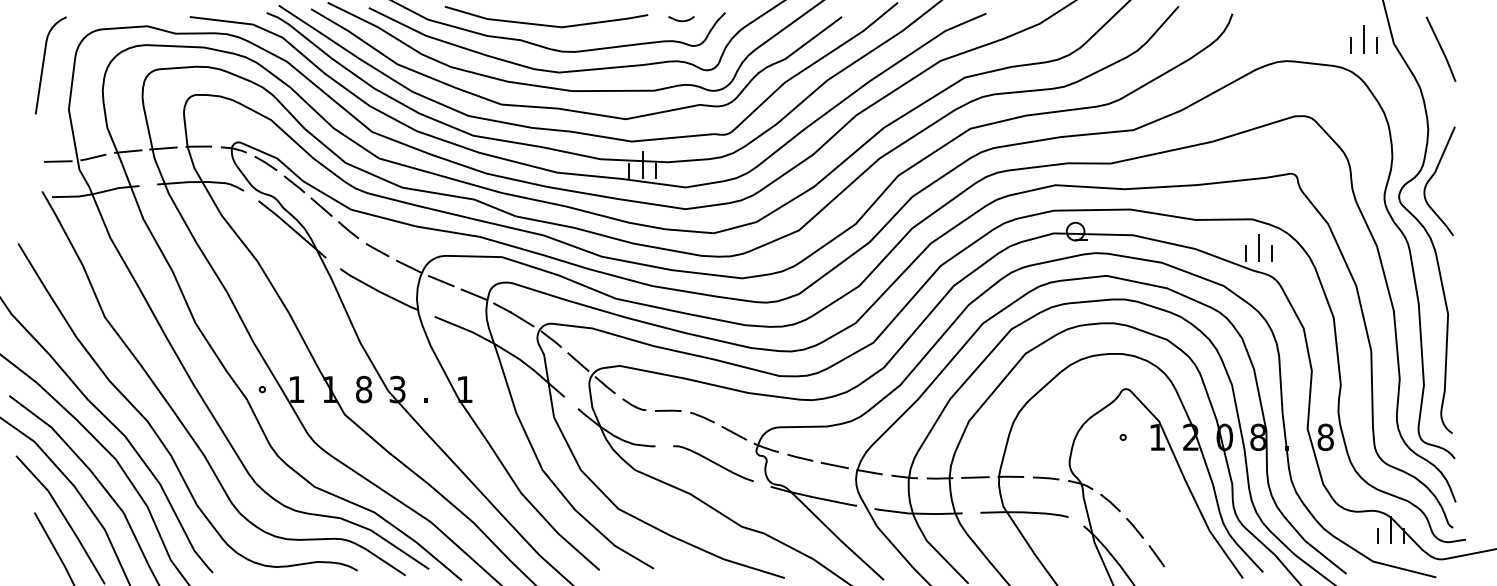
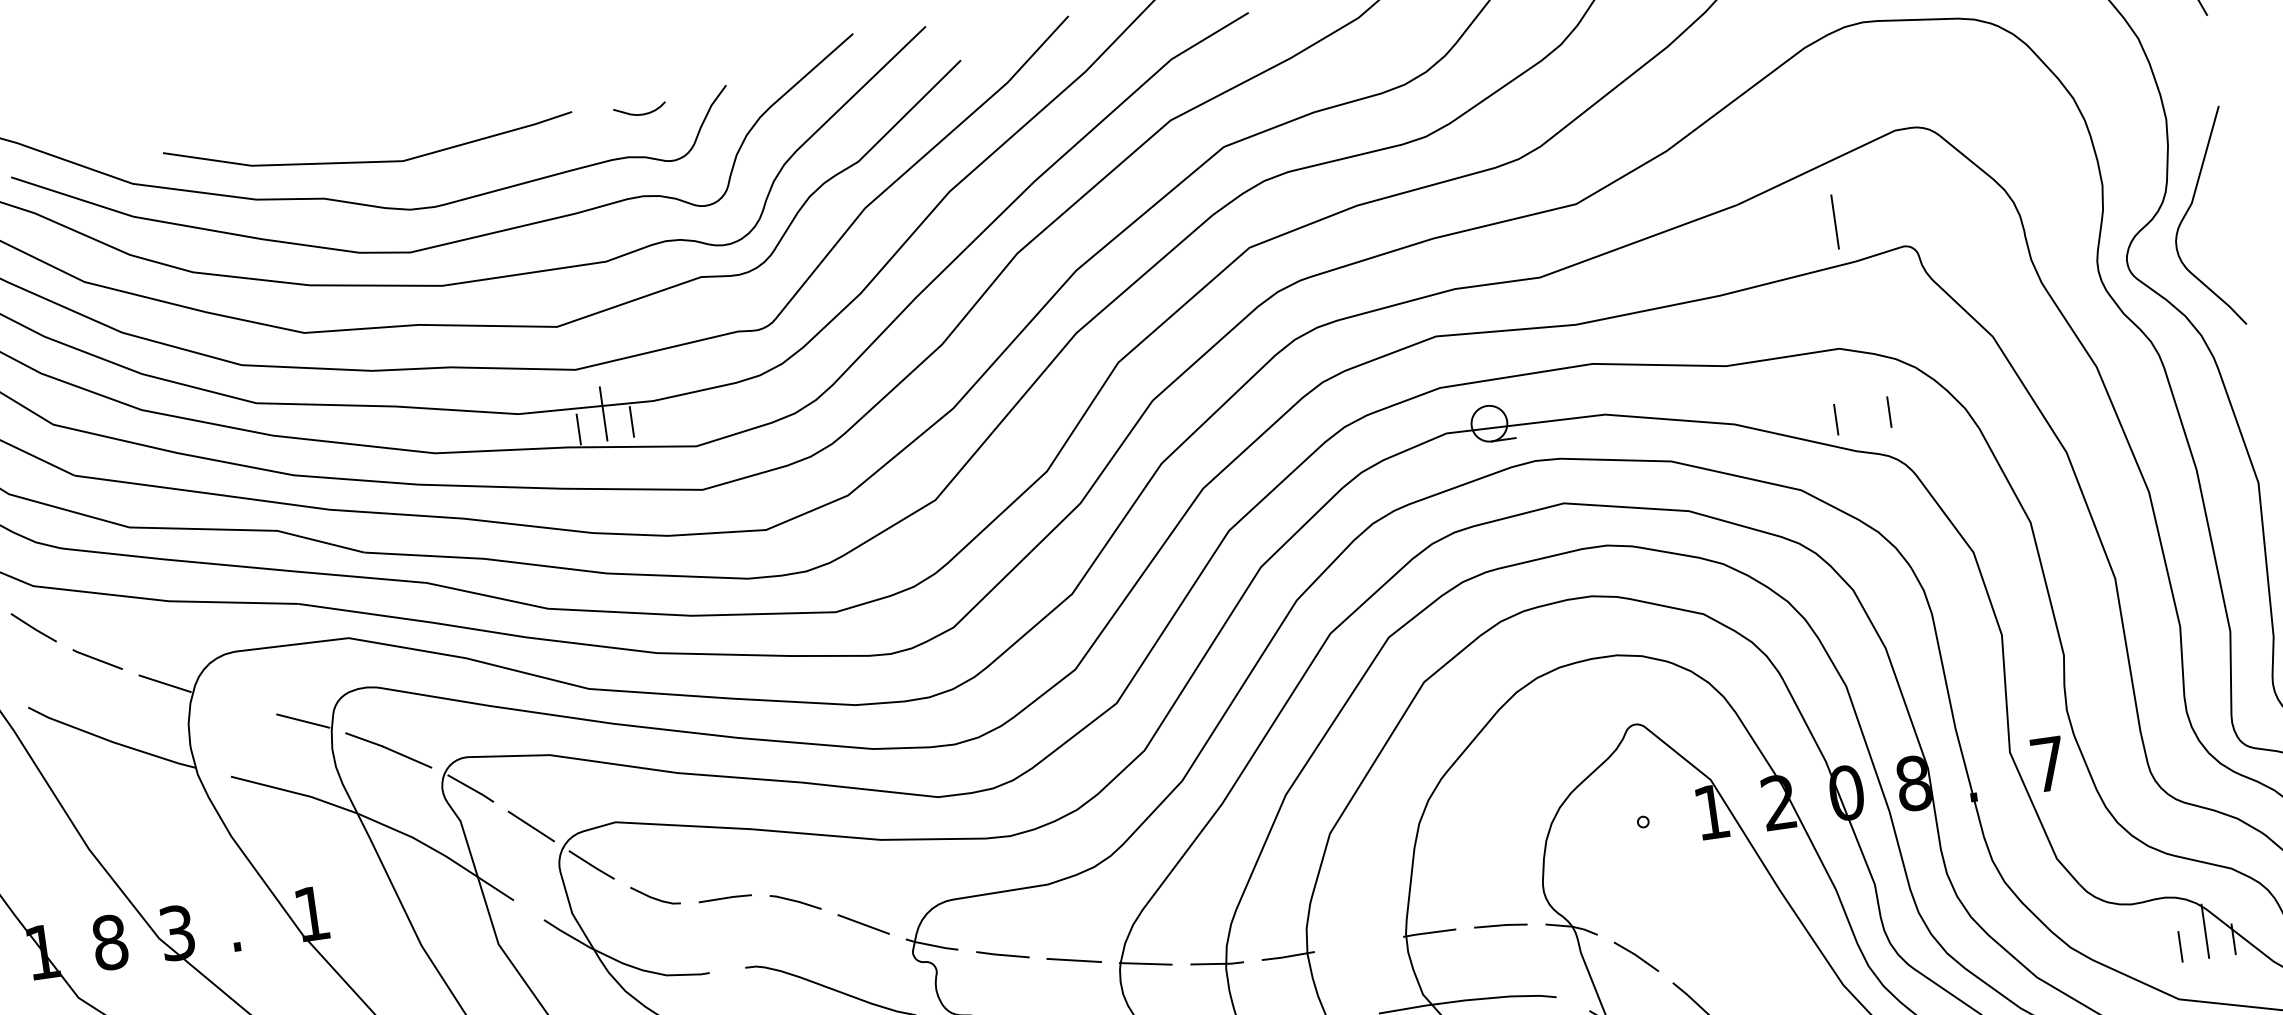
line: (1258, 247) -> (1834, 221), moved
line: (440, 281) -> (232, 704), removed
text: (1325, 437) -> (2048, 764), 8 -> 7
line: (975, 477) -> (1359, 944), removed

